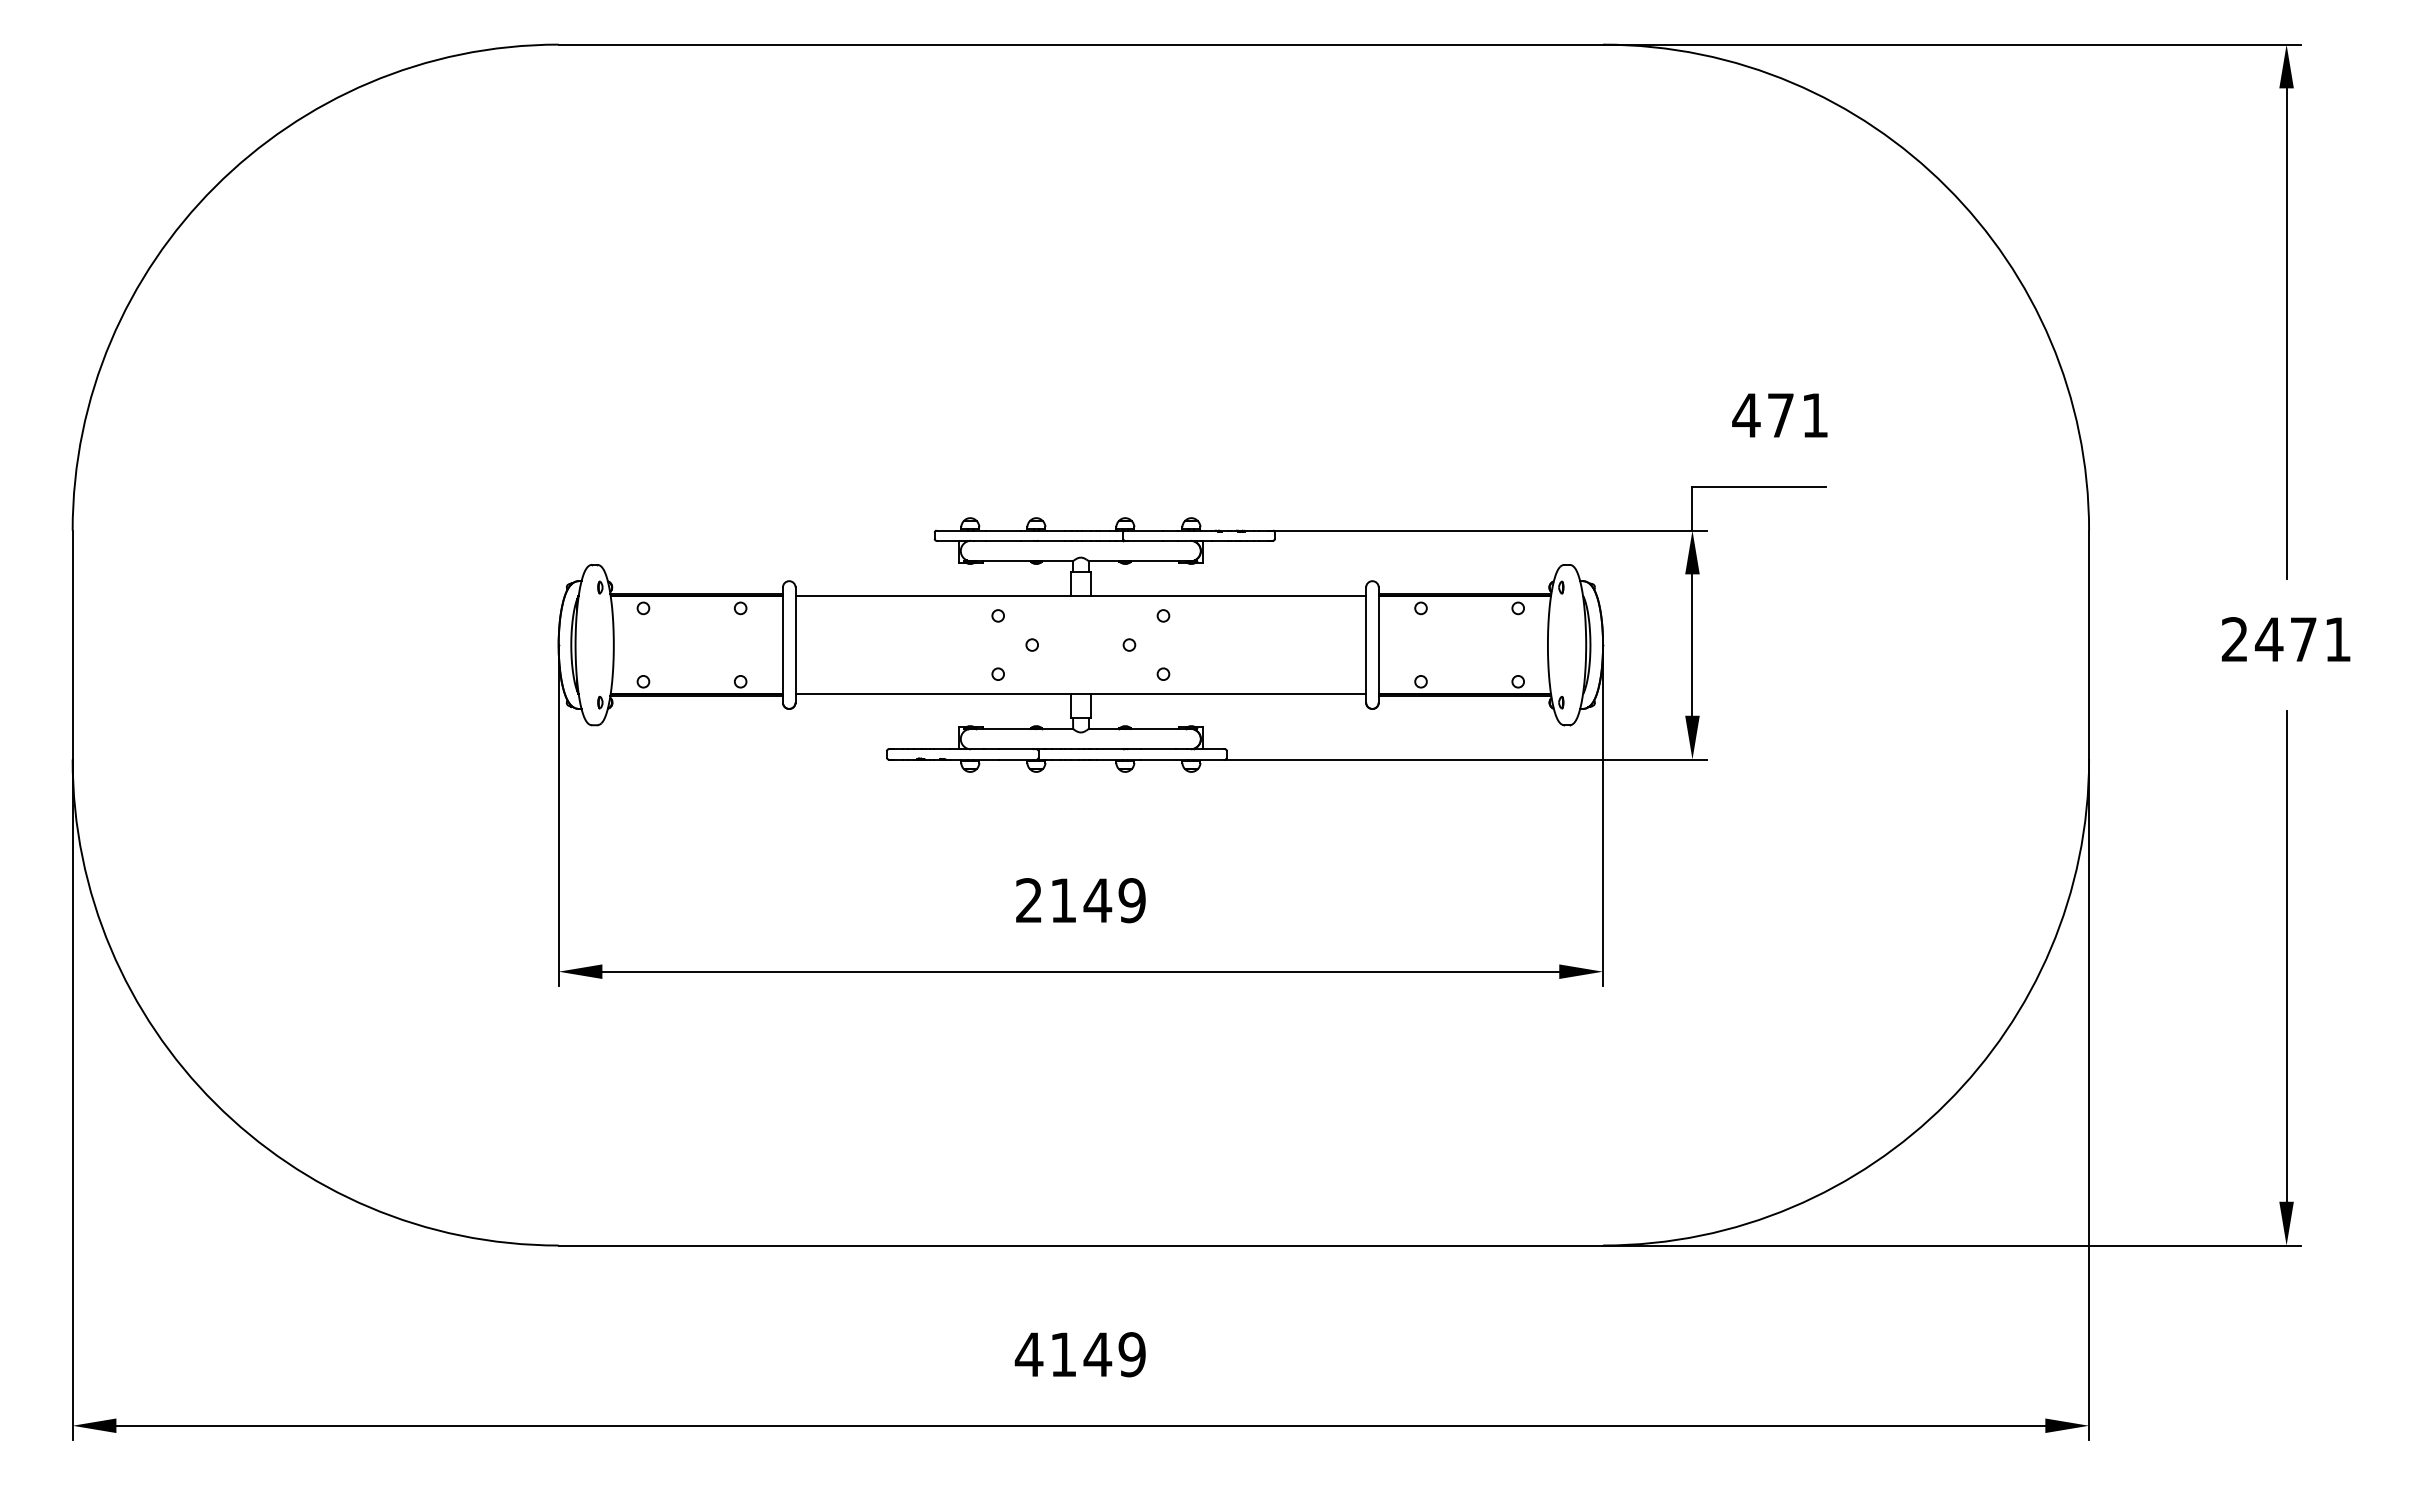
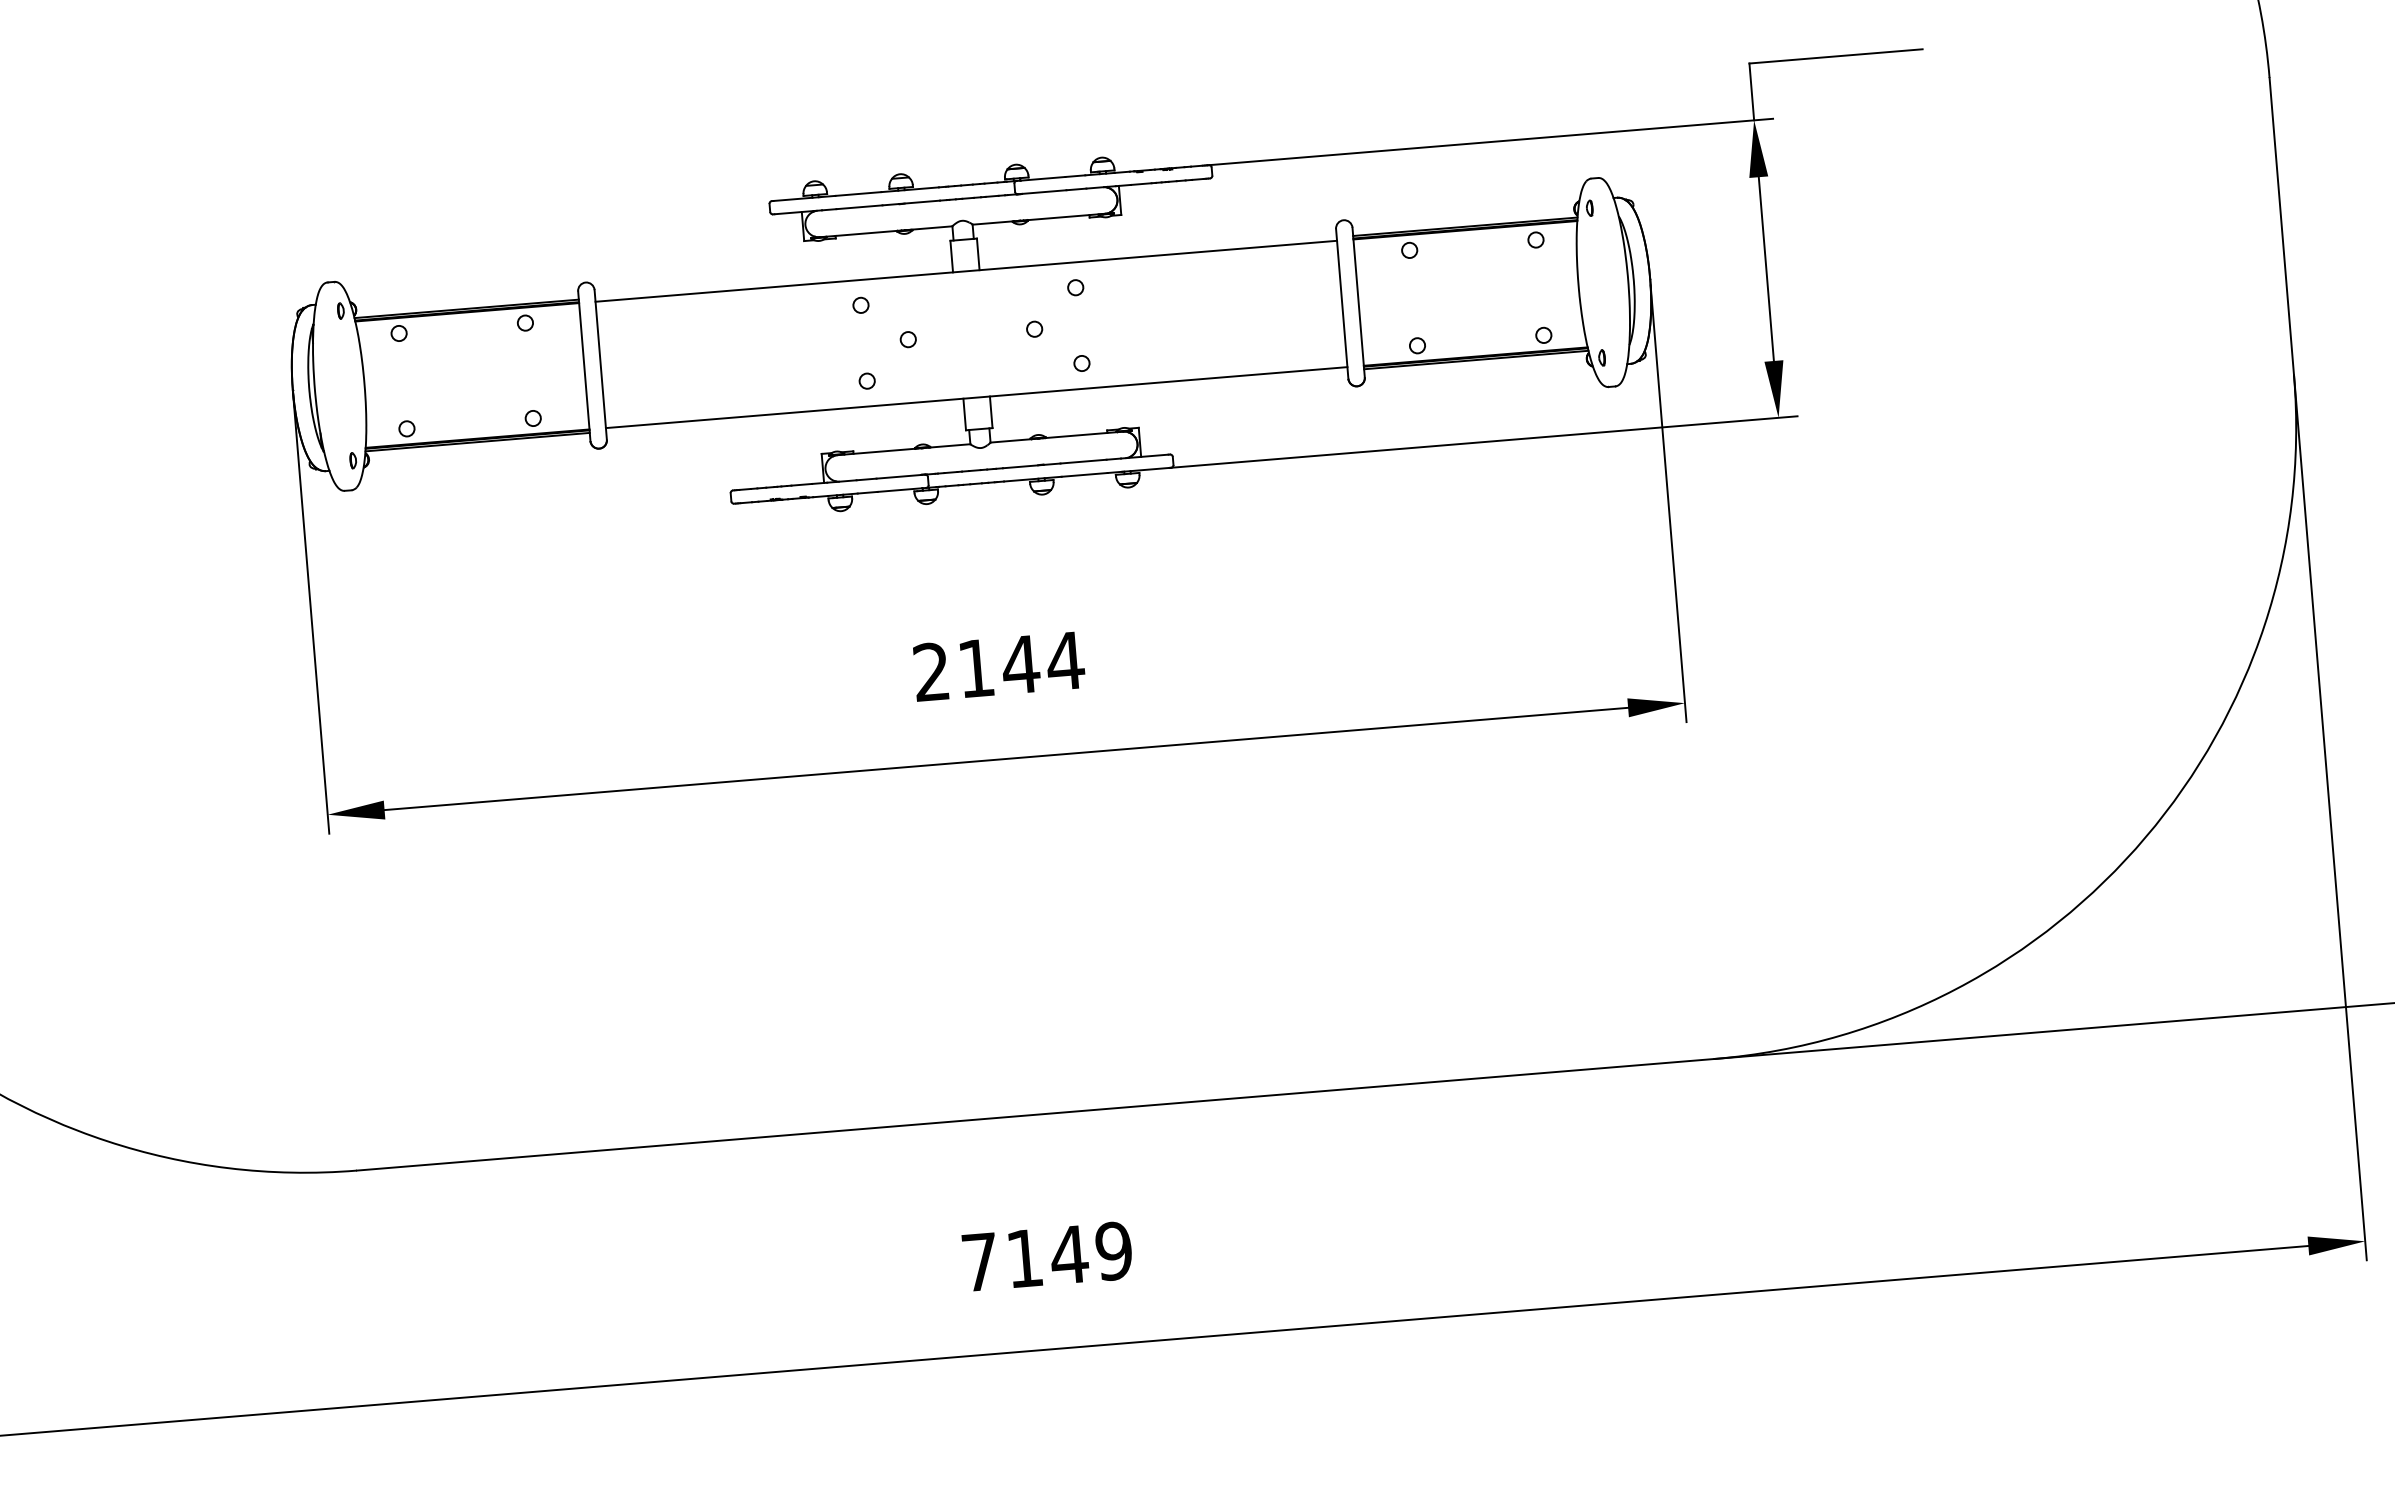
text: (1131, 900) -> (1064, 660), 2149 -> 2144
text: (1028, 1354) -> (979, 1262), 4149 -> 7149

